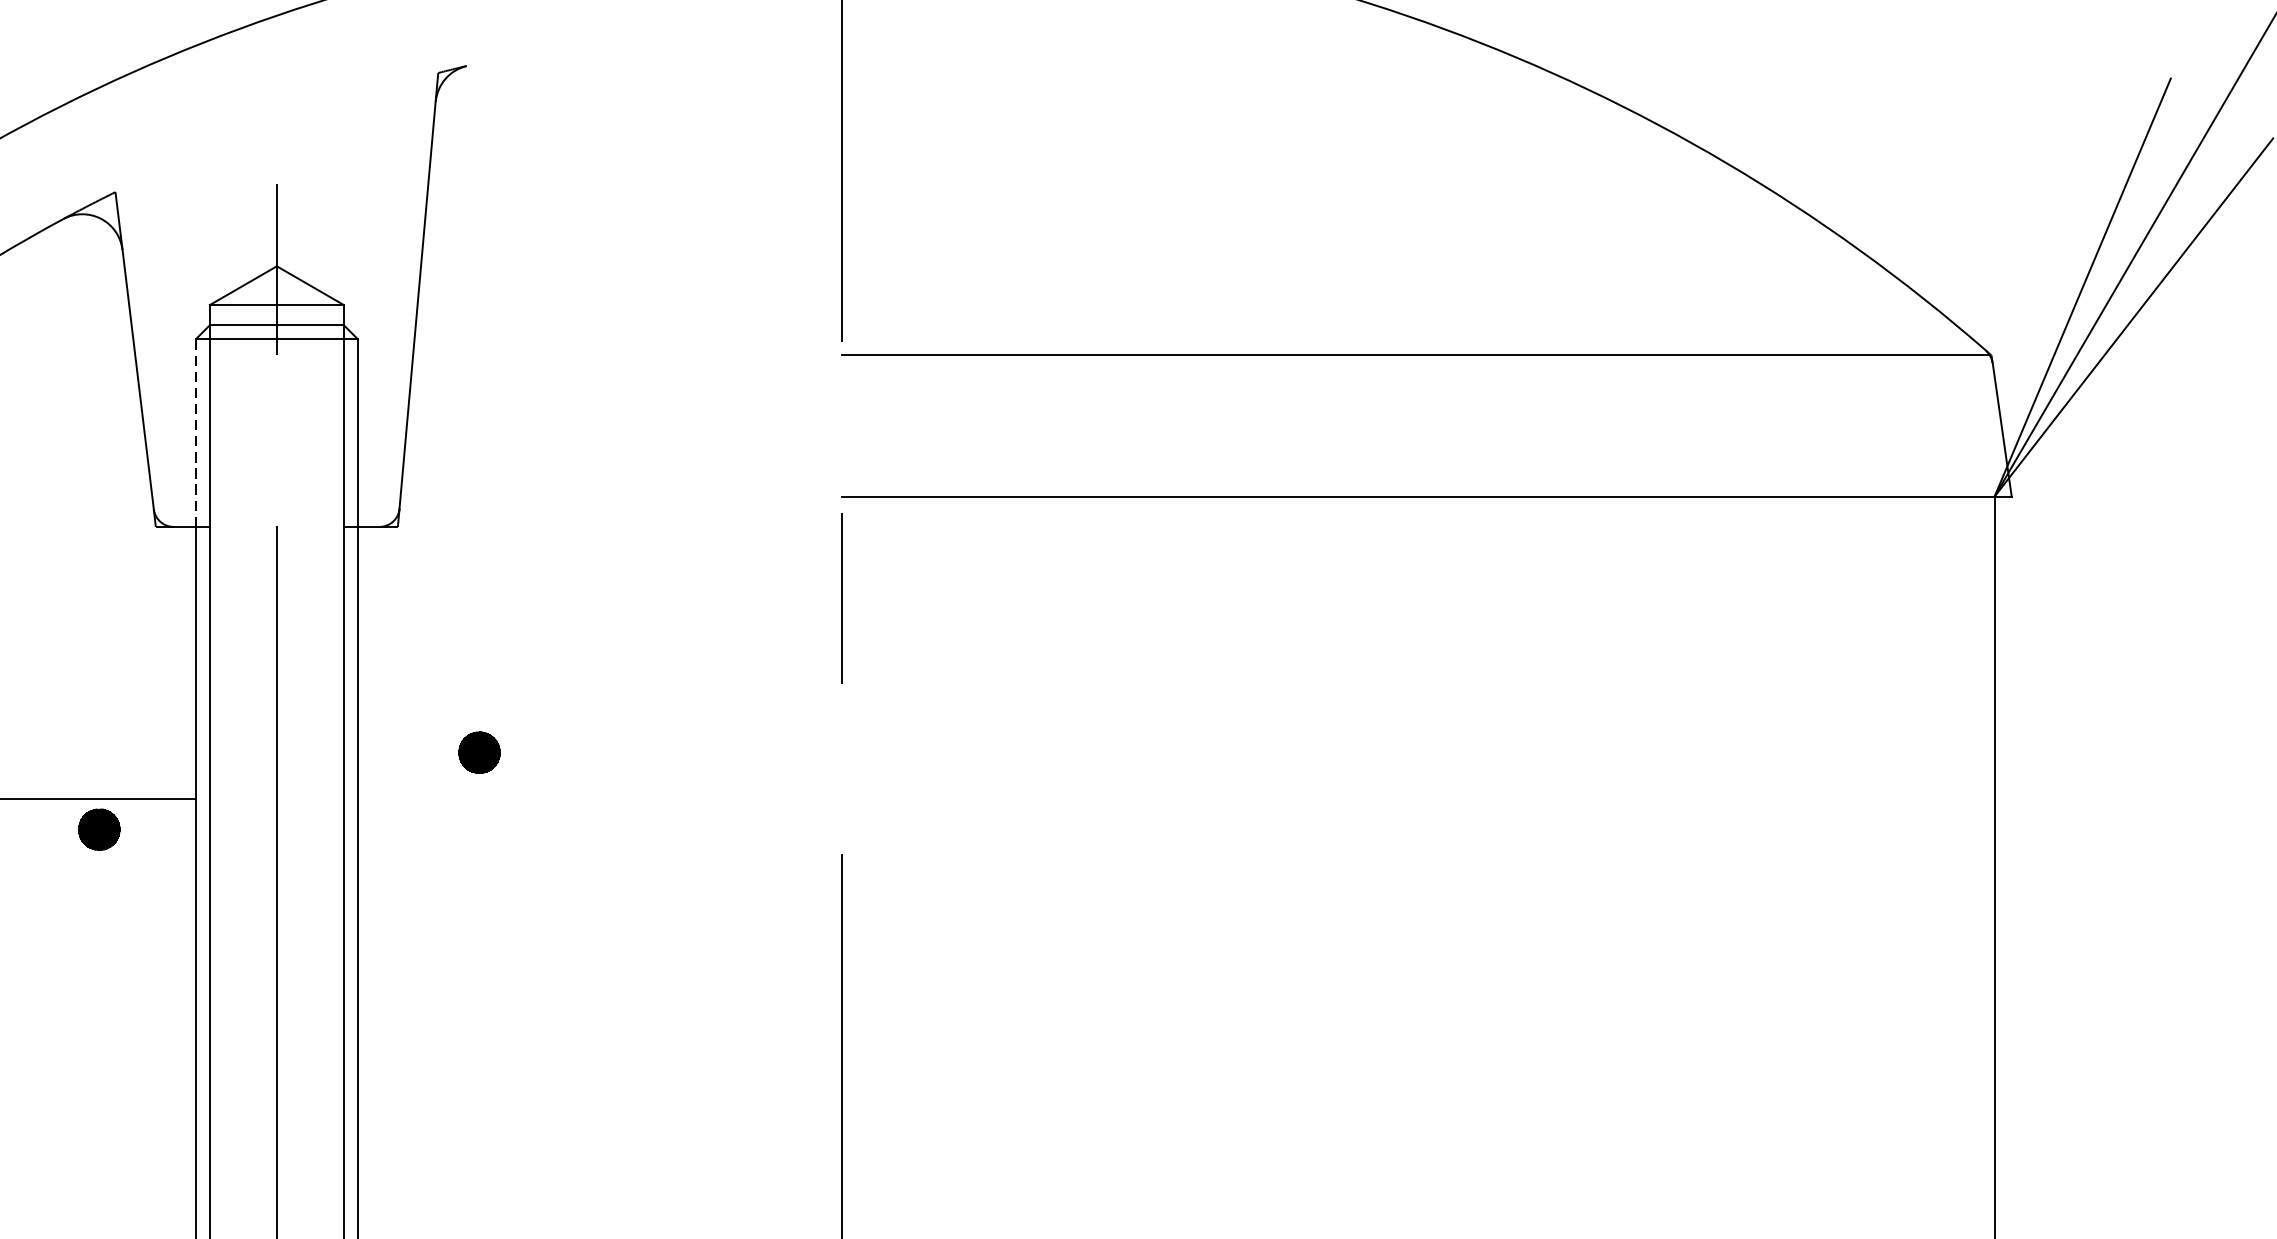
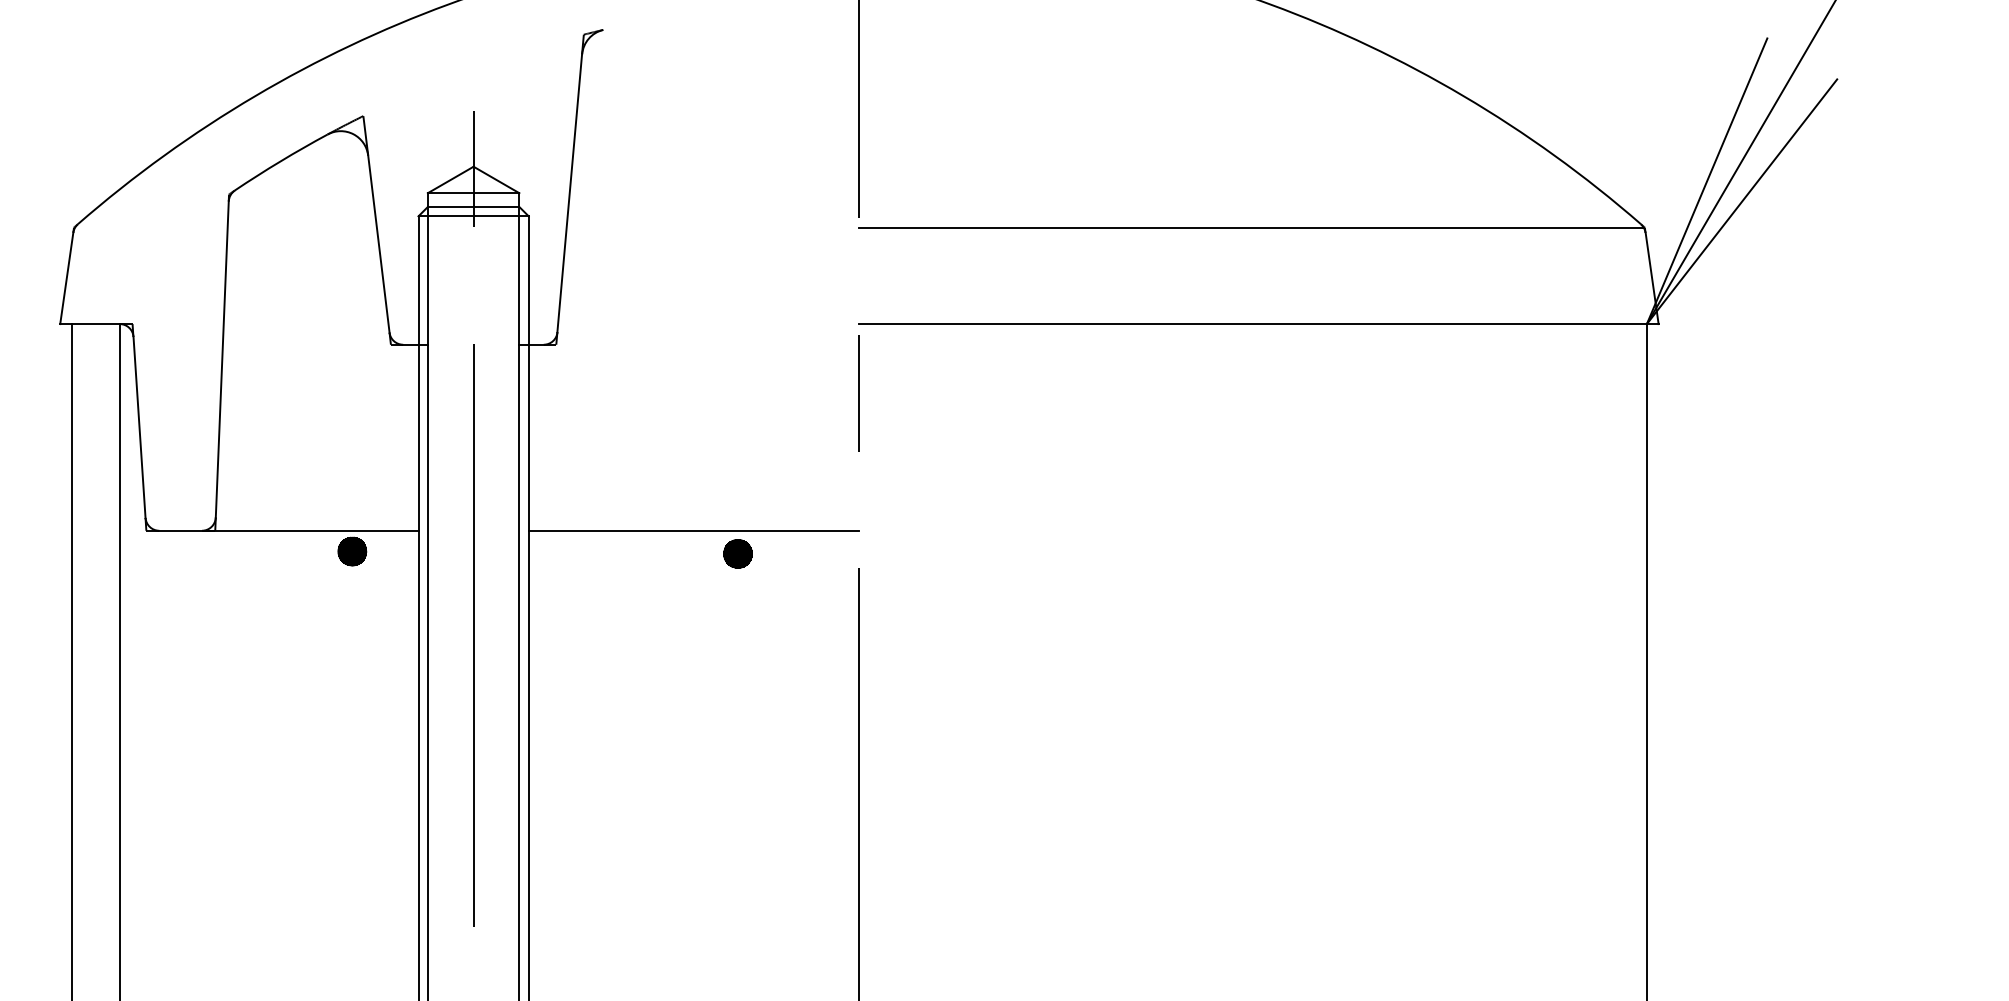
line: (196, 432) -> (418, 280), dashed -> solid
part: (478, 752) -> (737, 553), moved
line: (598, 798) -> (693, 530), added

